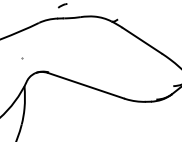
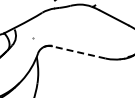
line: (85, 85) -> (78, 52), solid -> dashed

